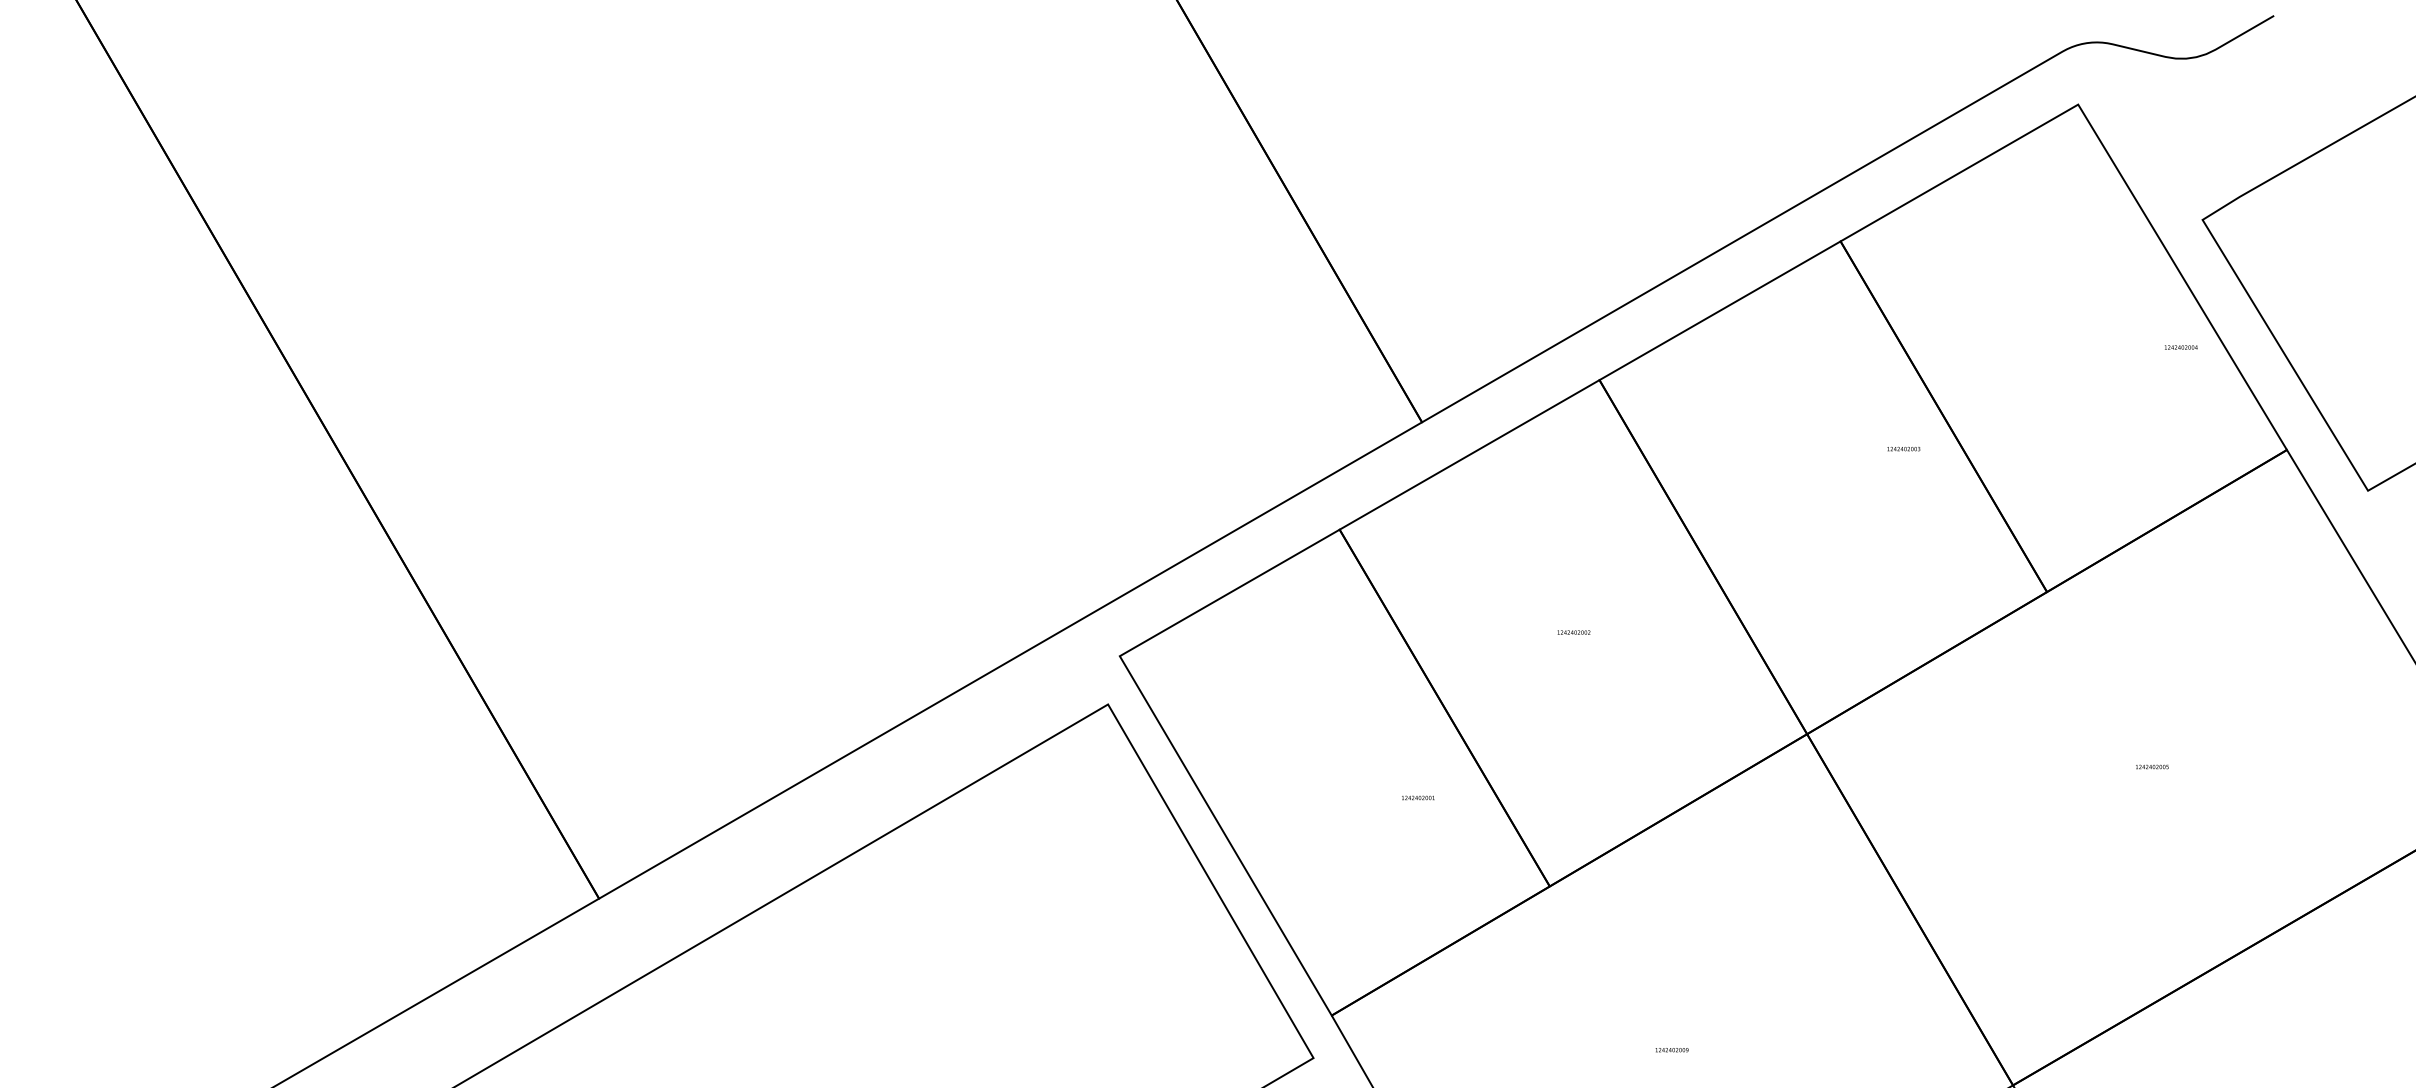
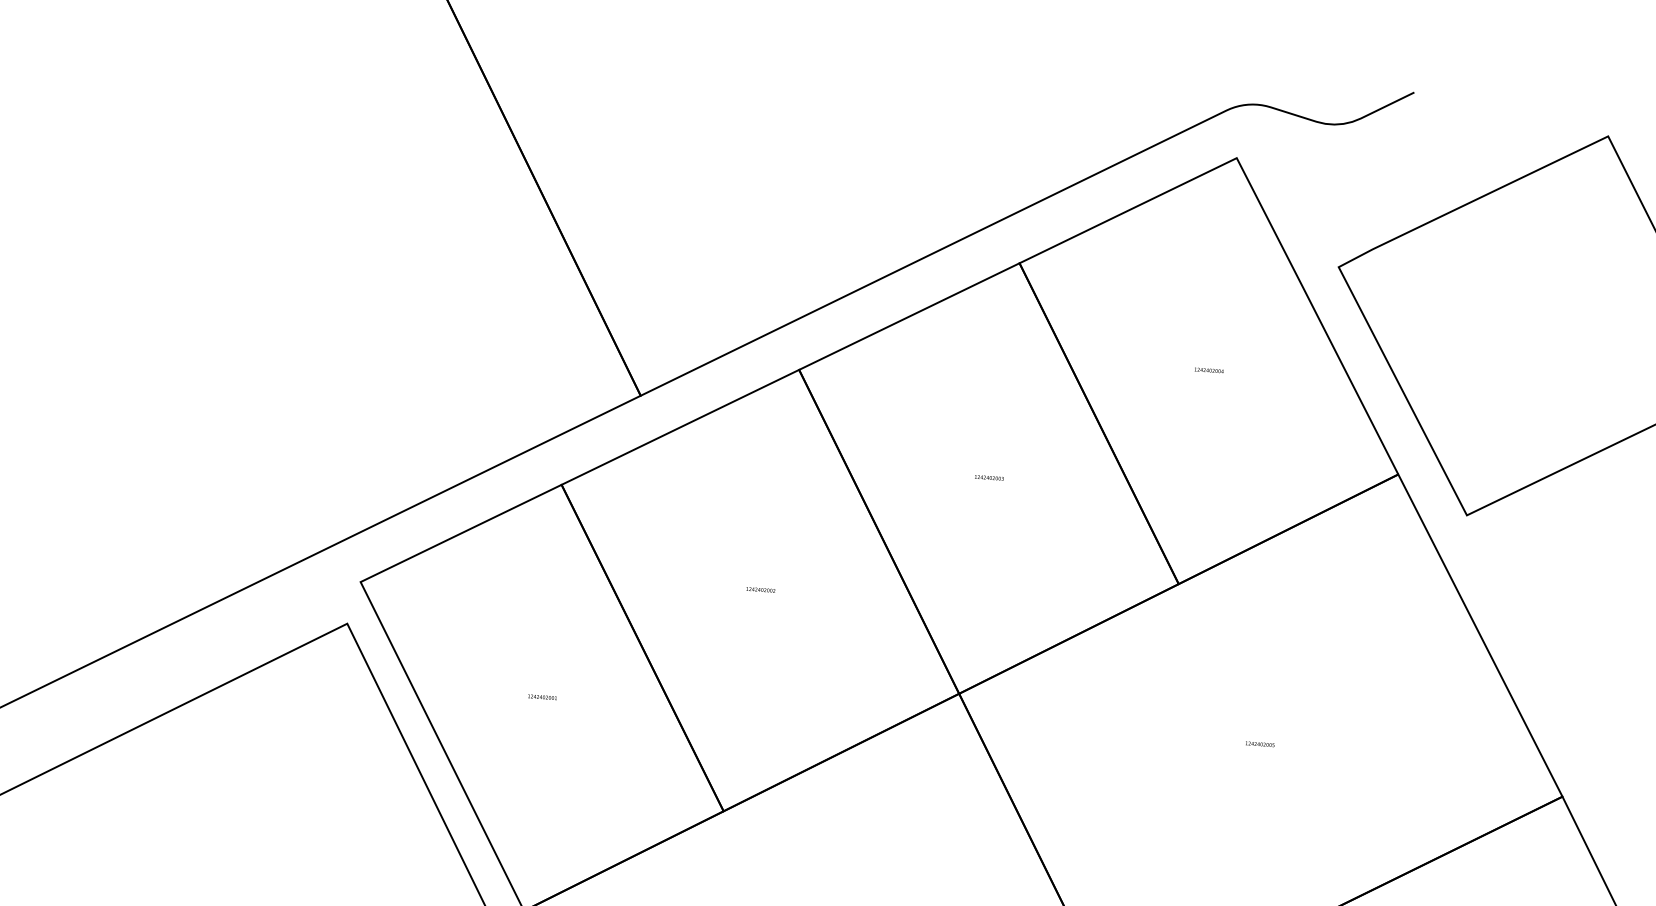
text: (2181, 347) -> (1209, 370), moved
text: (1903, 448) -> (989, 477), moved
text: (1418, 797) -> (542, 696), moved

